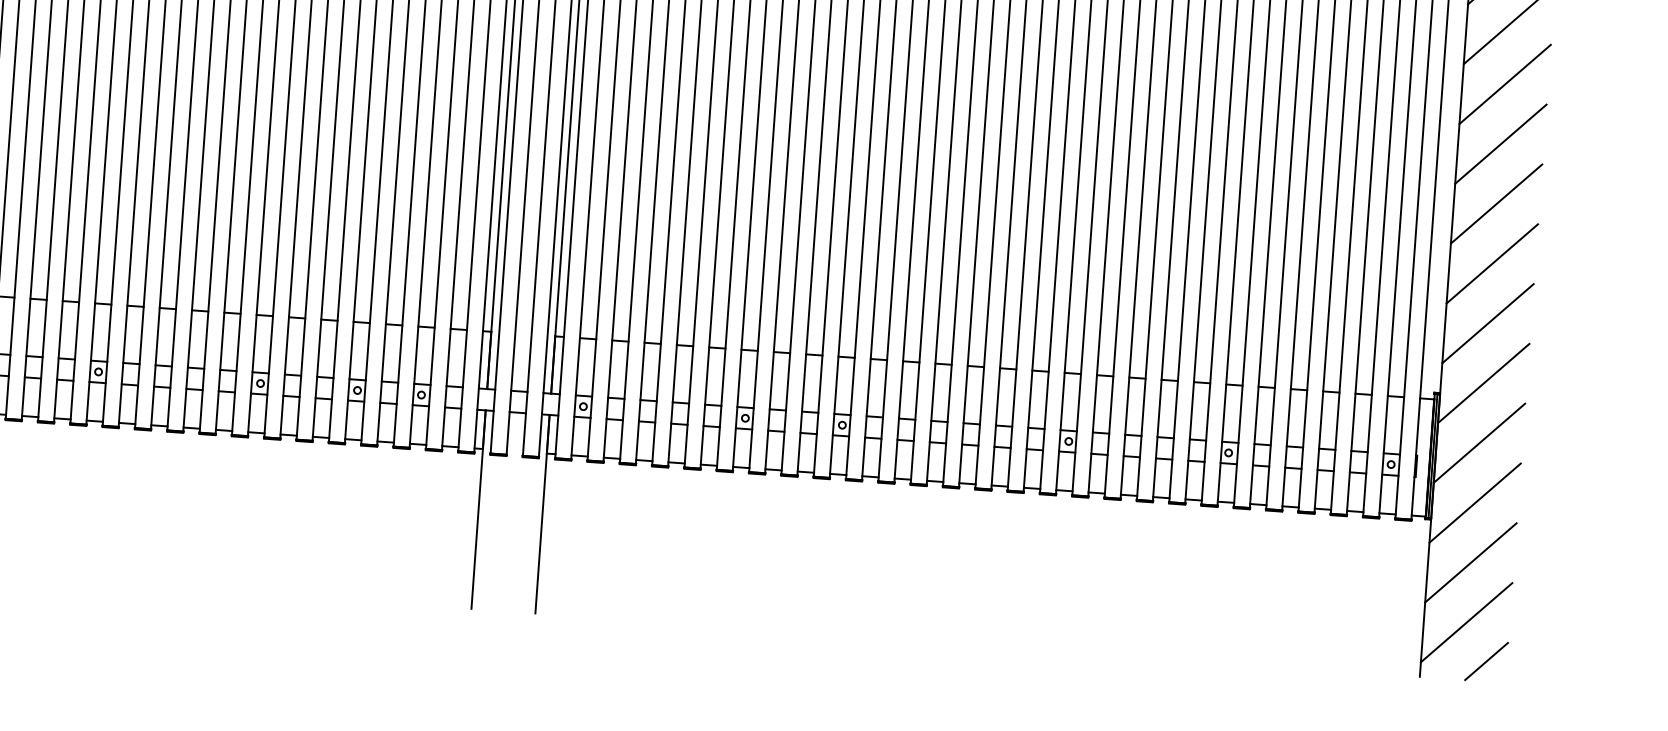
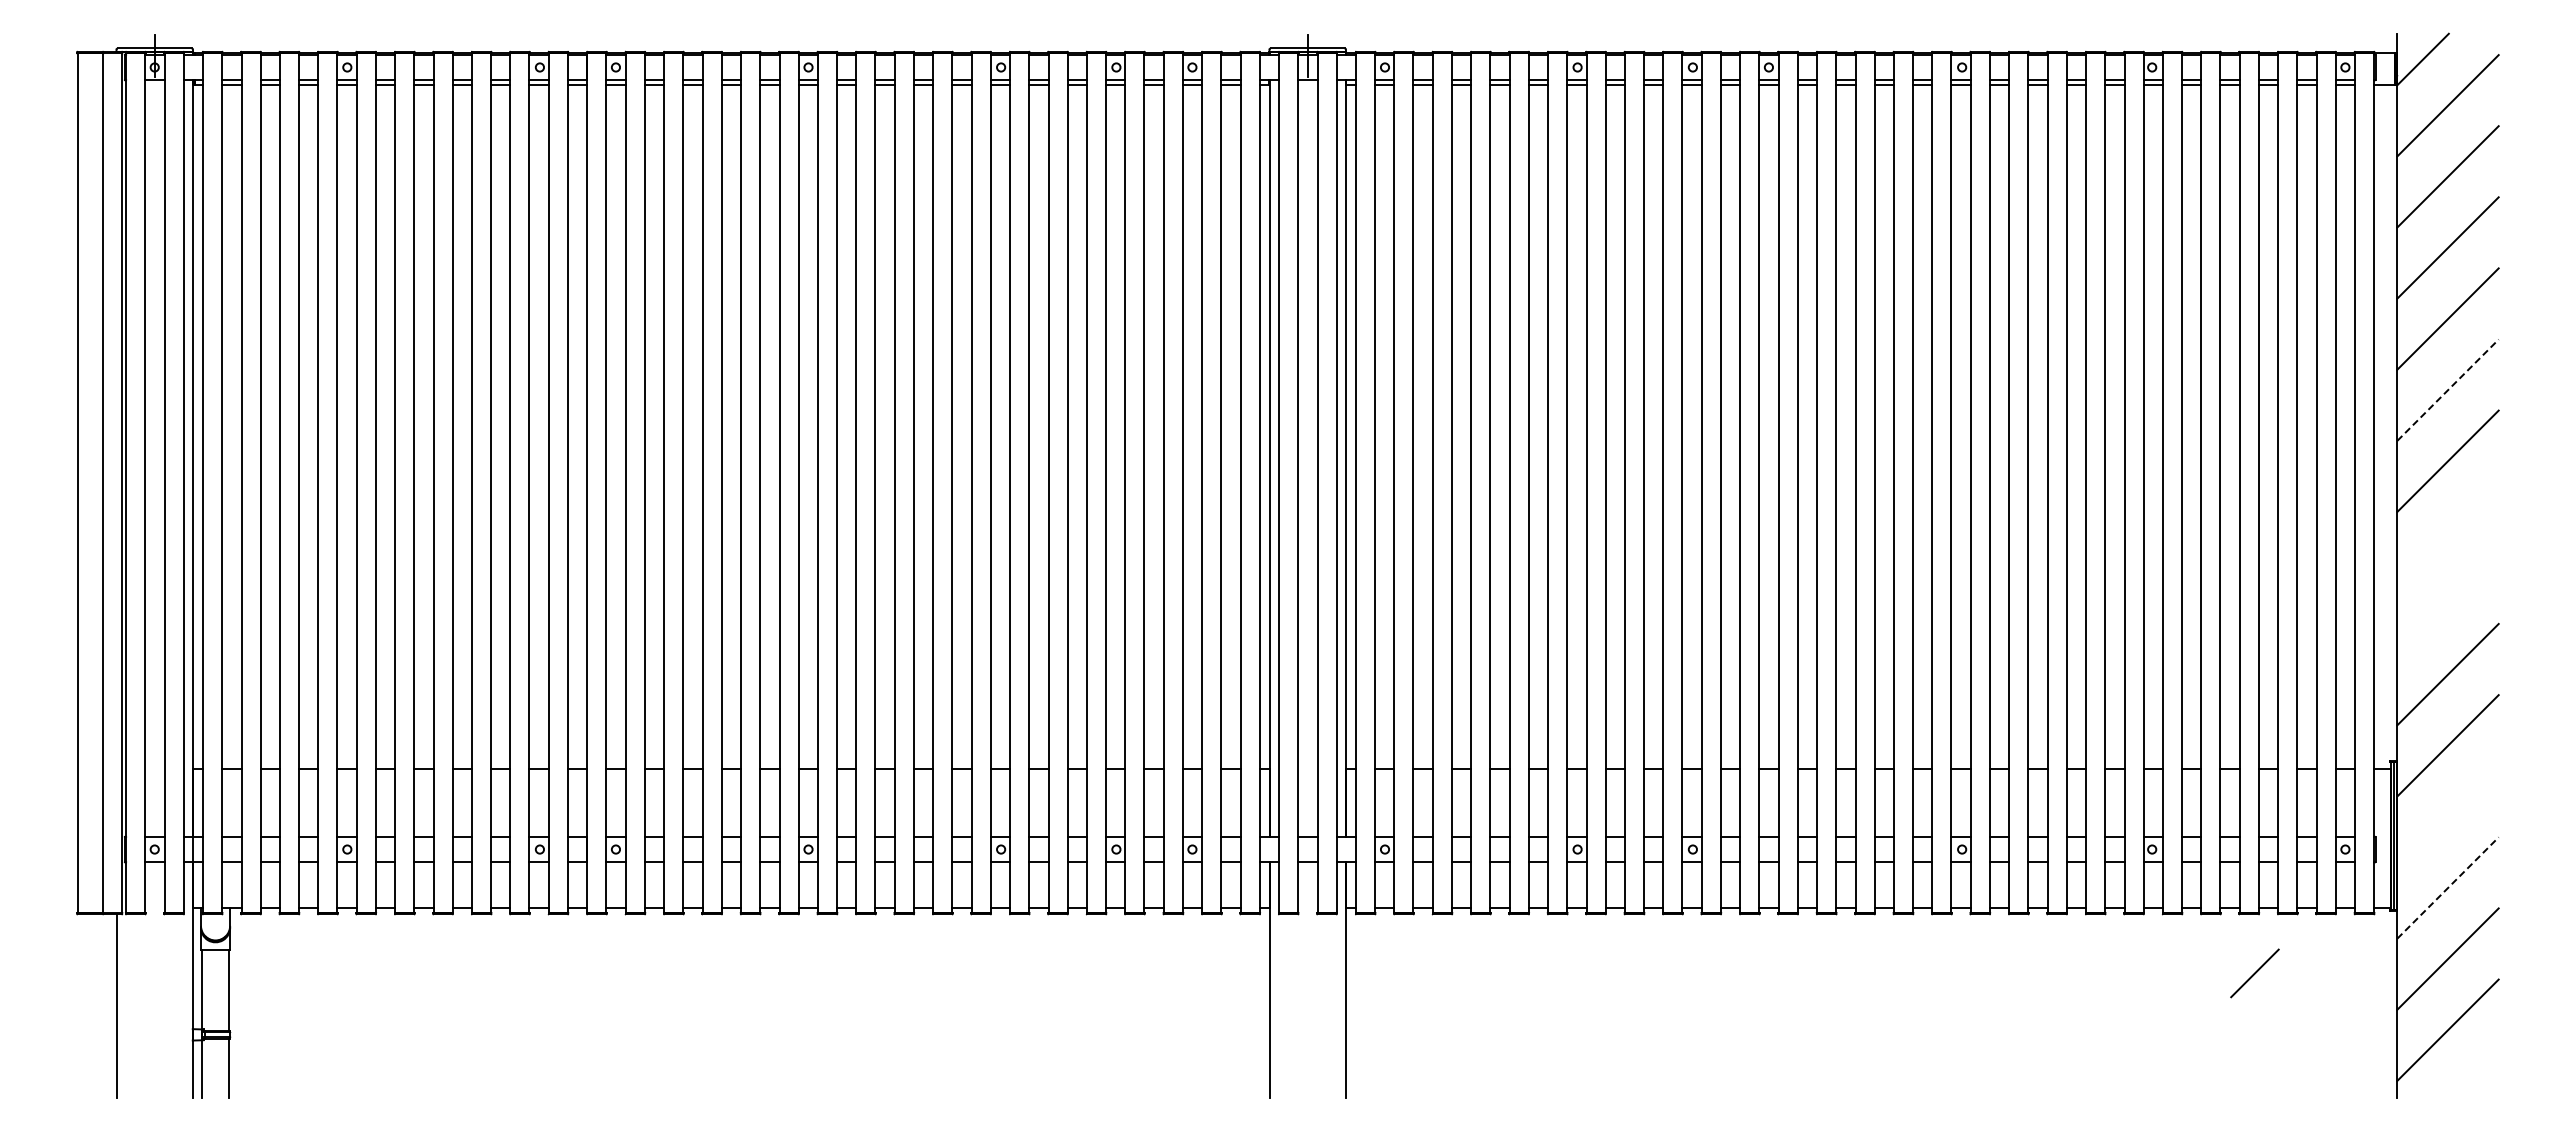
line: (1505, 84) -> (2448, 390), solid -> dashed
line: (1496, 204) -> (2447, 532), removed
line: (1491, 263) -> (2447, 603), removed
line: (1479, 442) -> (2447, 816), removed
line: (1475, 503) -> (2448, 888), solid -> dashed
line: (1486, 661) -> (2254, 973), moved

